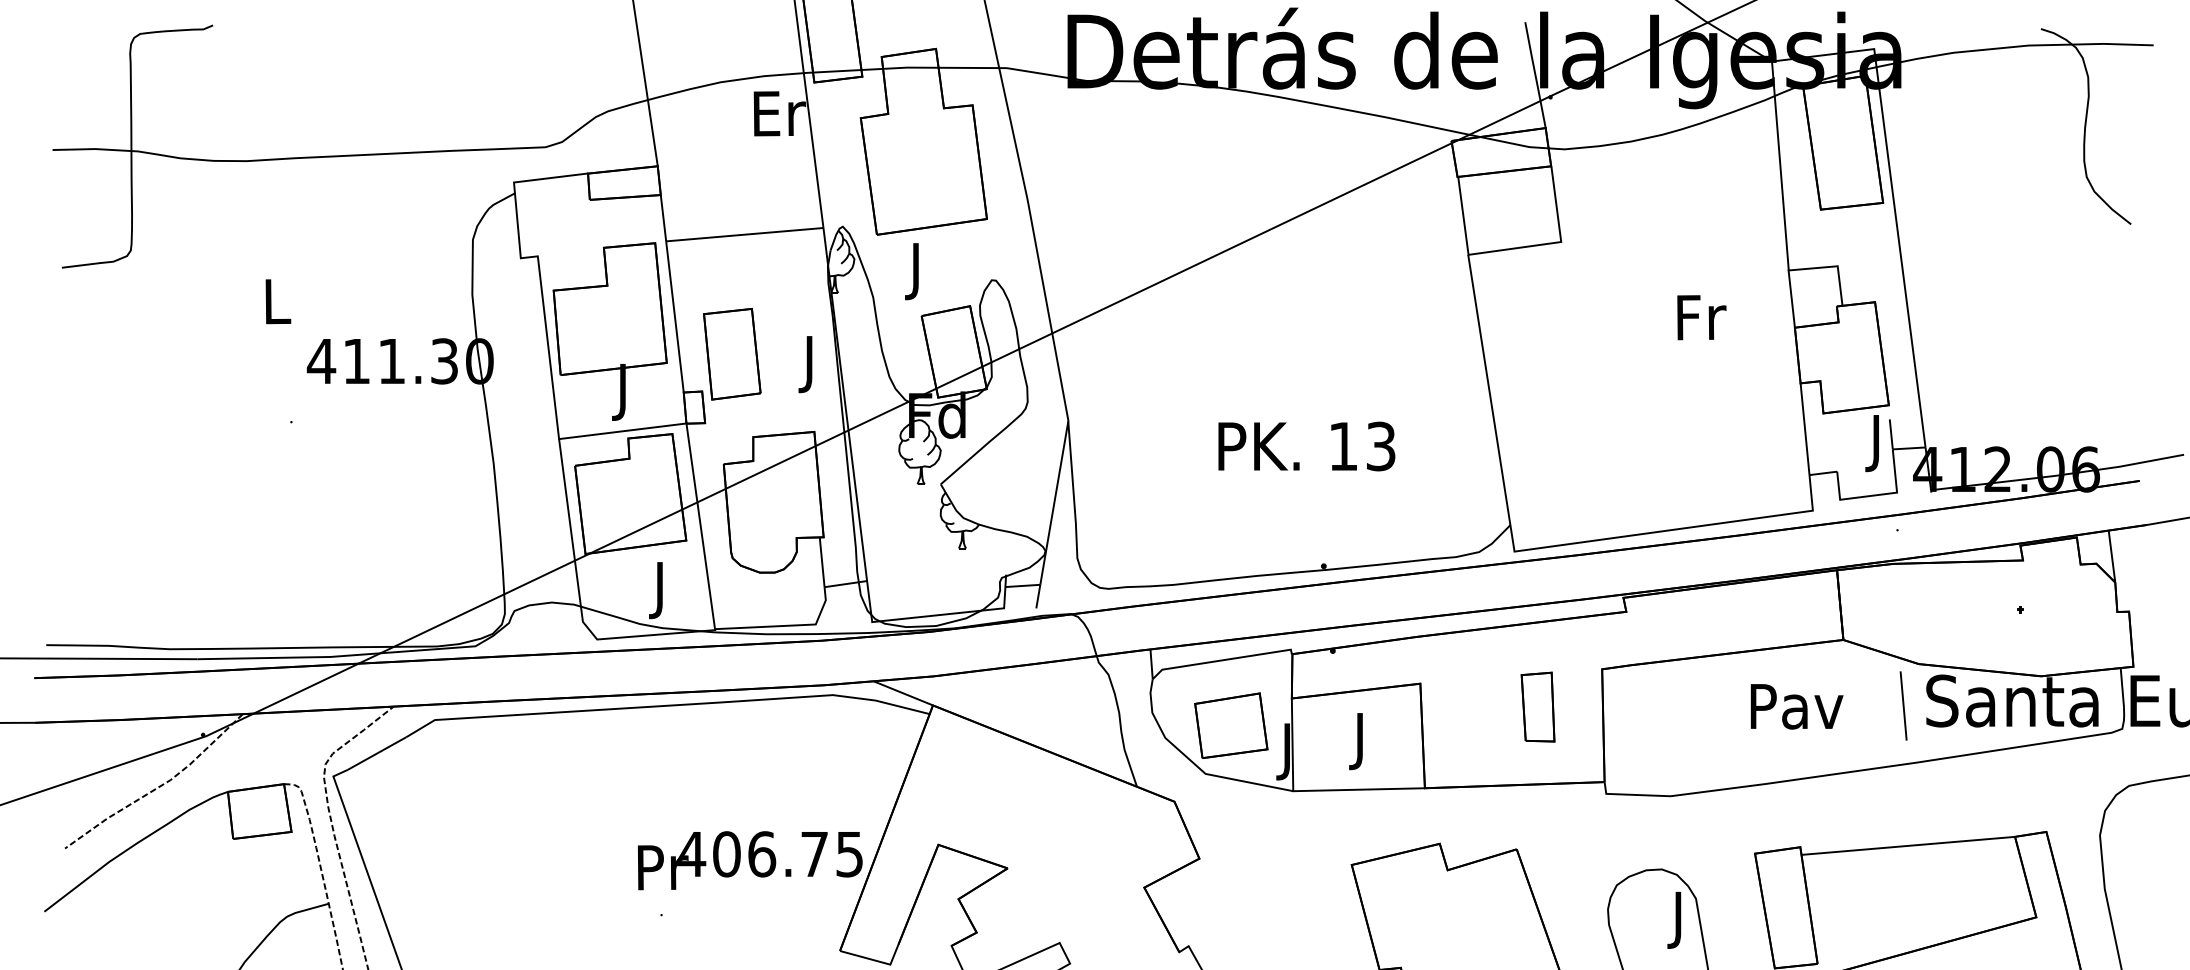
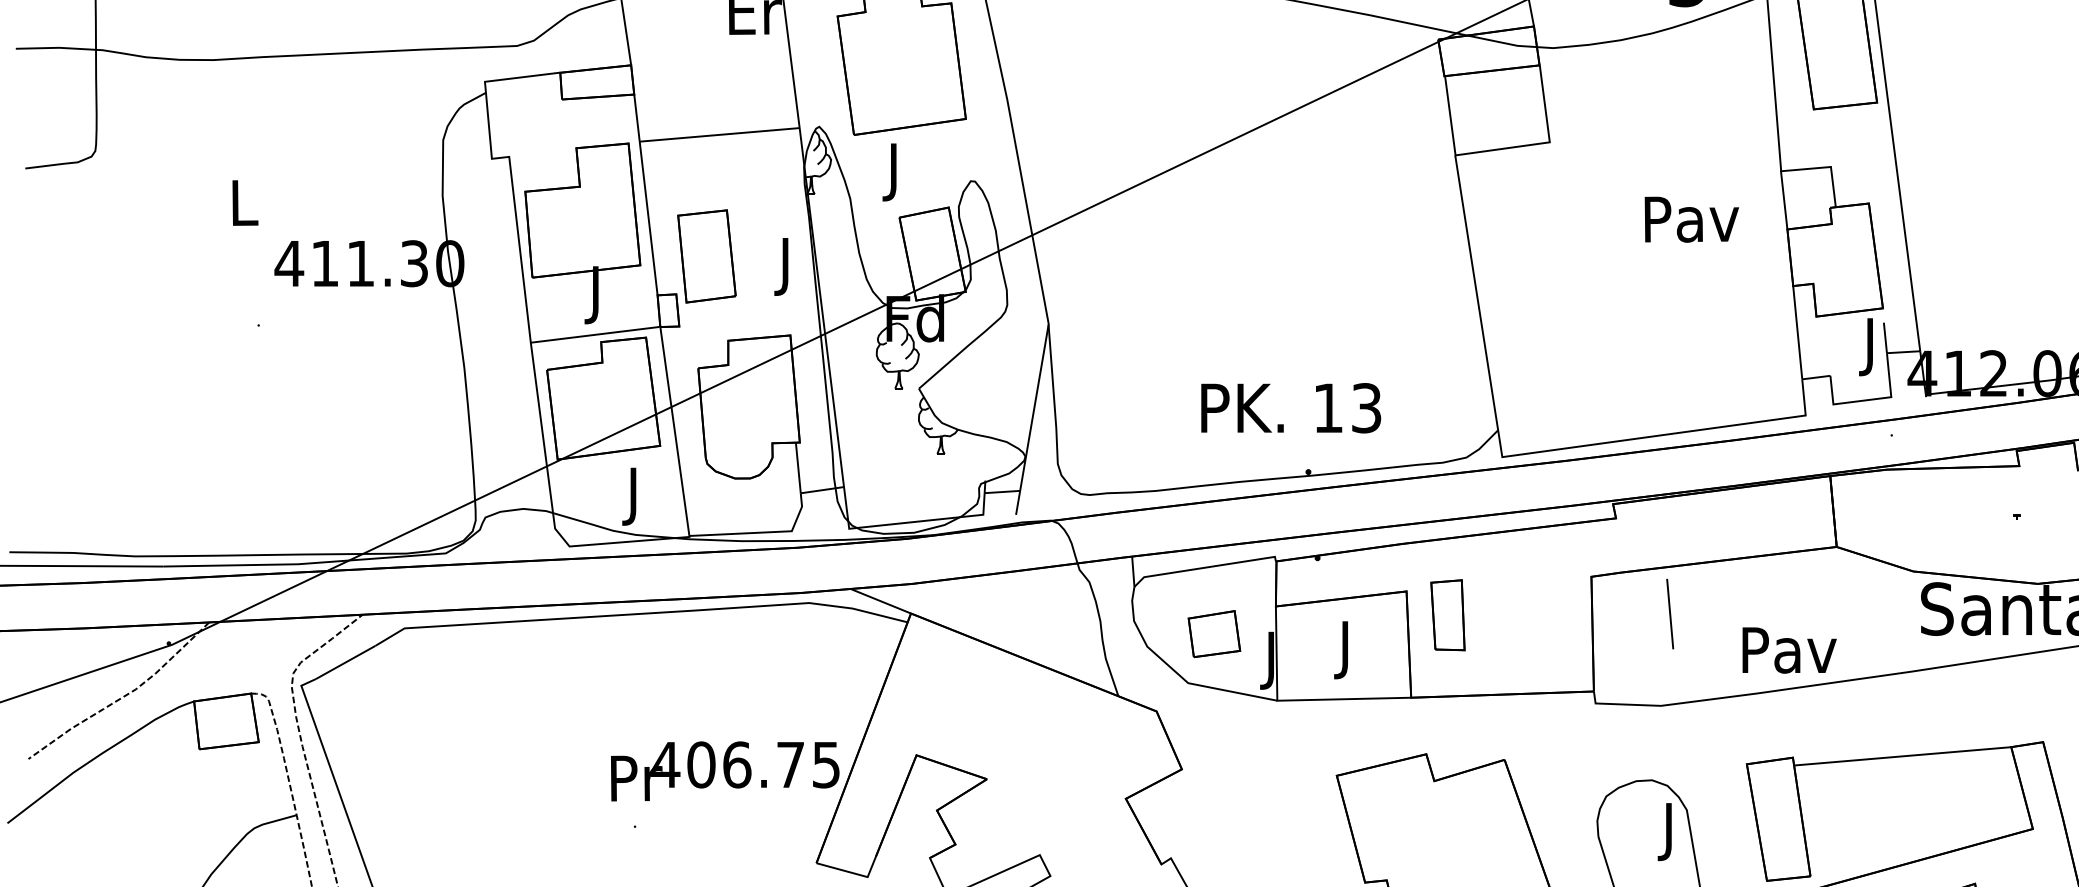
text: (1700, 317) -> (1691, 219), Fr -> Pav
text: (1306, 446) -> (1290, 408), moved
line: (1903, 705) -> (1670, 613), moved
part: (1537, 706) -> (1447, 614), moved
text: (1796, 706) -> (1789, 650), moved
part: (1231, 725) -> (1214, 633), size x0.7

